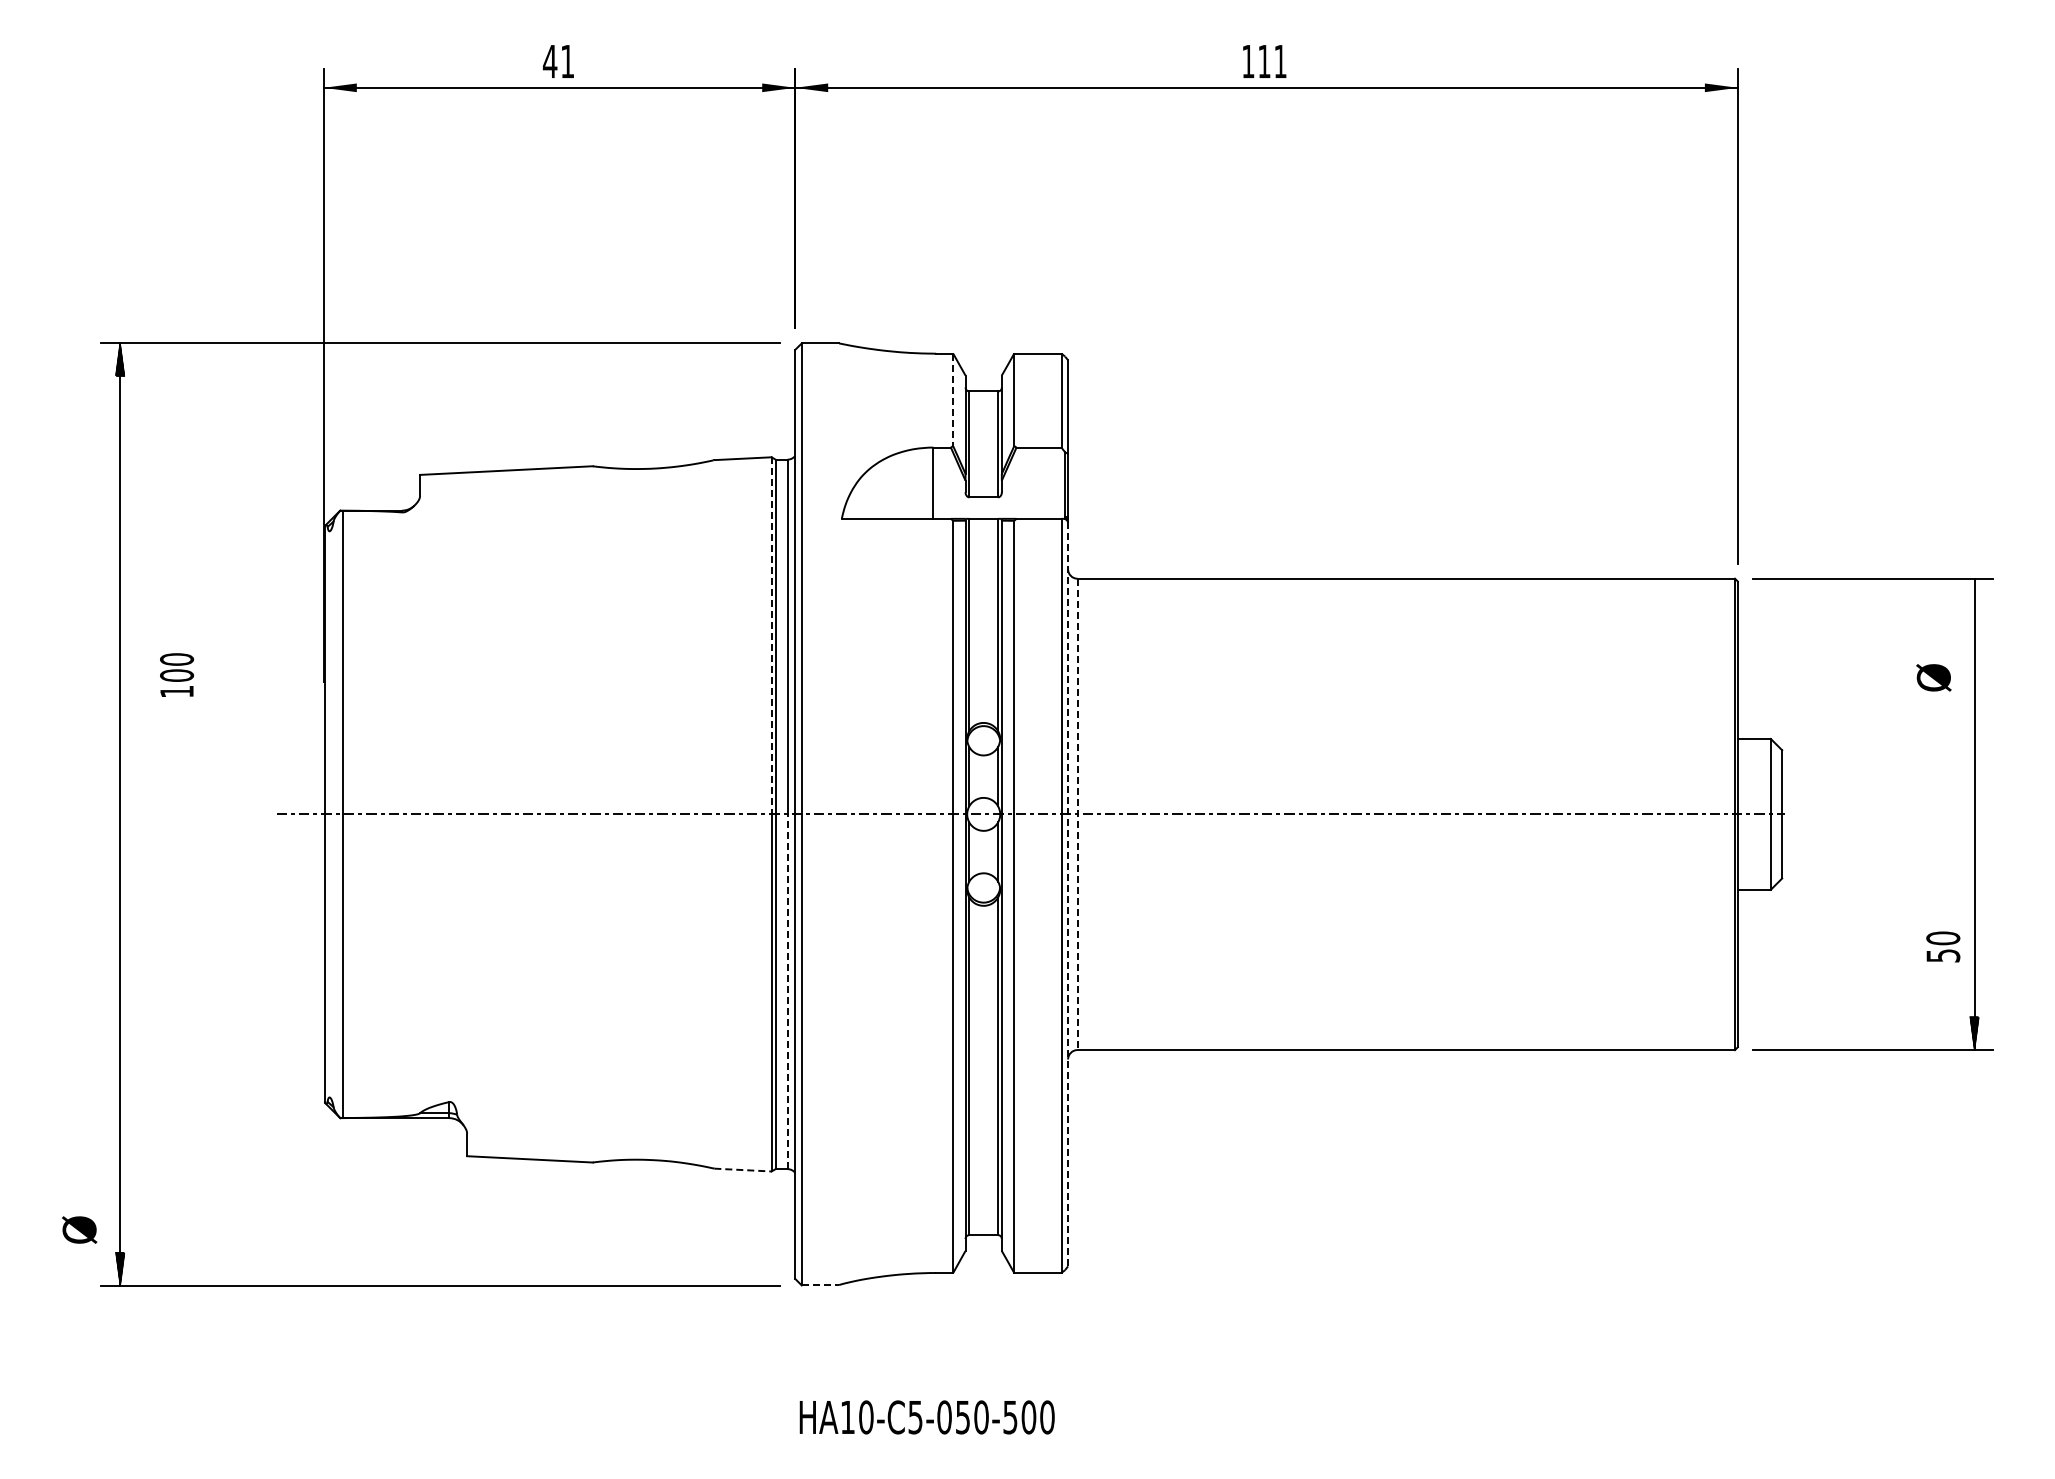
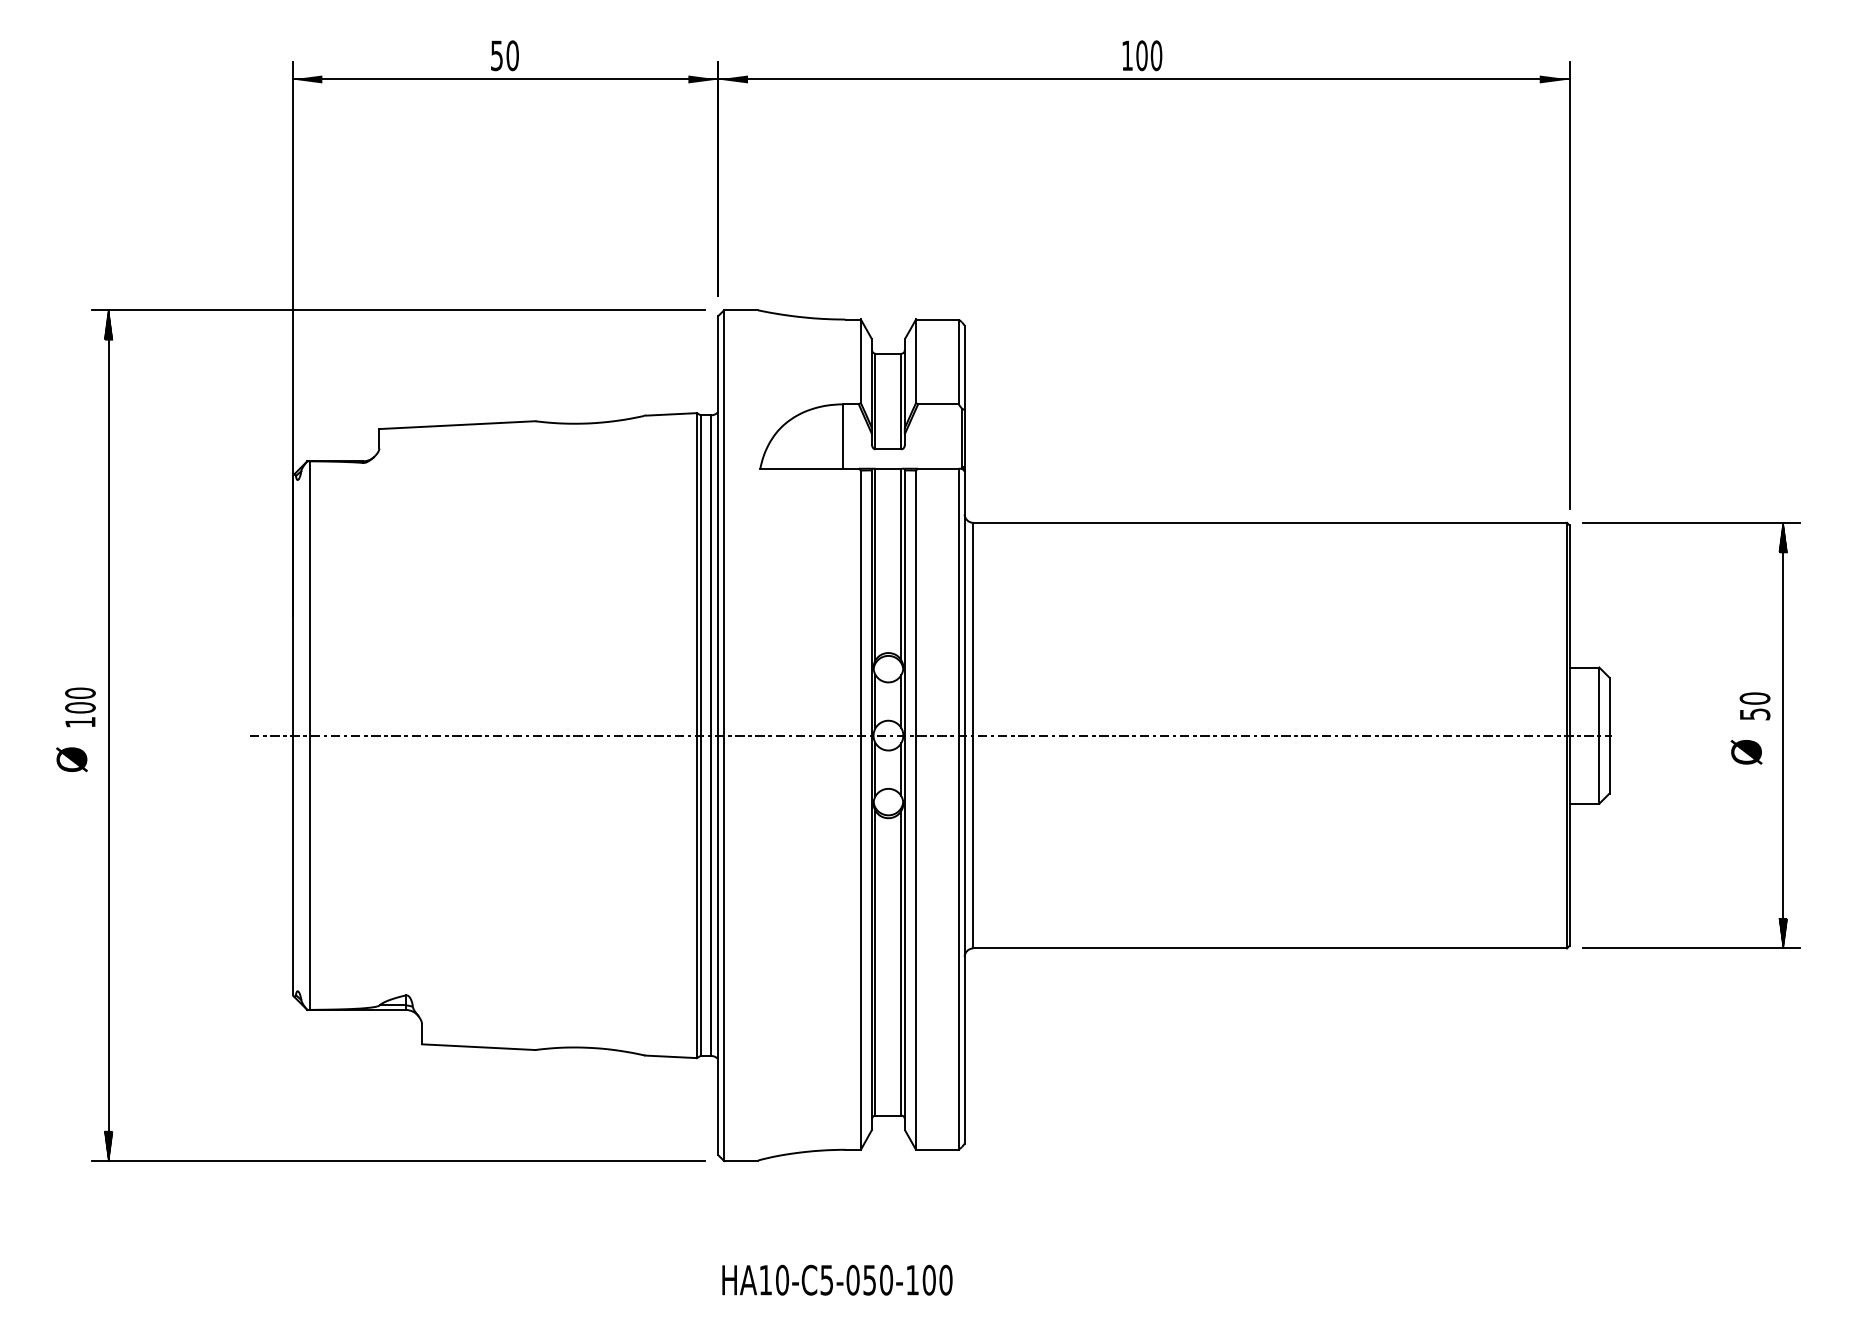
text: (558, 61) -> (504, 55), 41 -> 50
text: (1272, 61) -> (1149, 55), 111 -> 100
line: (953, 400) -> (861, 361), dashed -> solid
hatch: (1974, 594) -> (1783, 537), added
line: (771, 635) -> (696, 574), dashed -> solid
text: (177, 674) -> (80, 706), moved
text: (1933, 677) -> (1746, 751), moved
line: (1077, 814) -> (973, 735), dashed -> solid
line: (1068, 894) -> (965, 807), dashed -> solid
text: (1943, 946) -> (1755, 705), moved
line: (787, 991) -> (711, 895), dashed -> solid
line: (742, 1170) -> (670, 1057), dashed -> solid
text: (79, 1229) -> (71, 759), moved
line: (820, 1285) -> (741, 1161), dashed -> solid
text: (1010, 1417) -> (912, 1280), HA10-C5-050-500 -> HA10-C5-050-100

